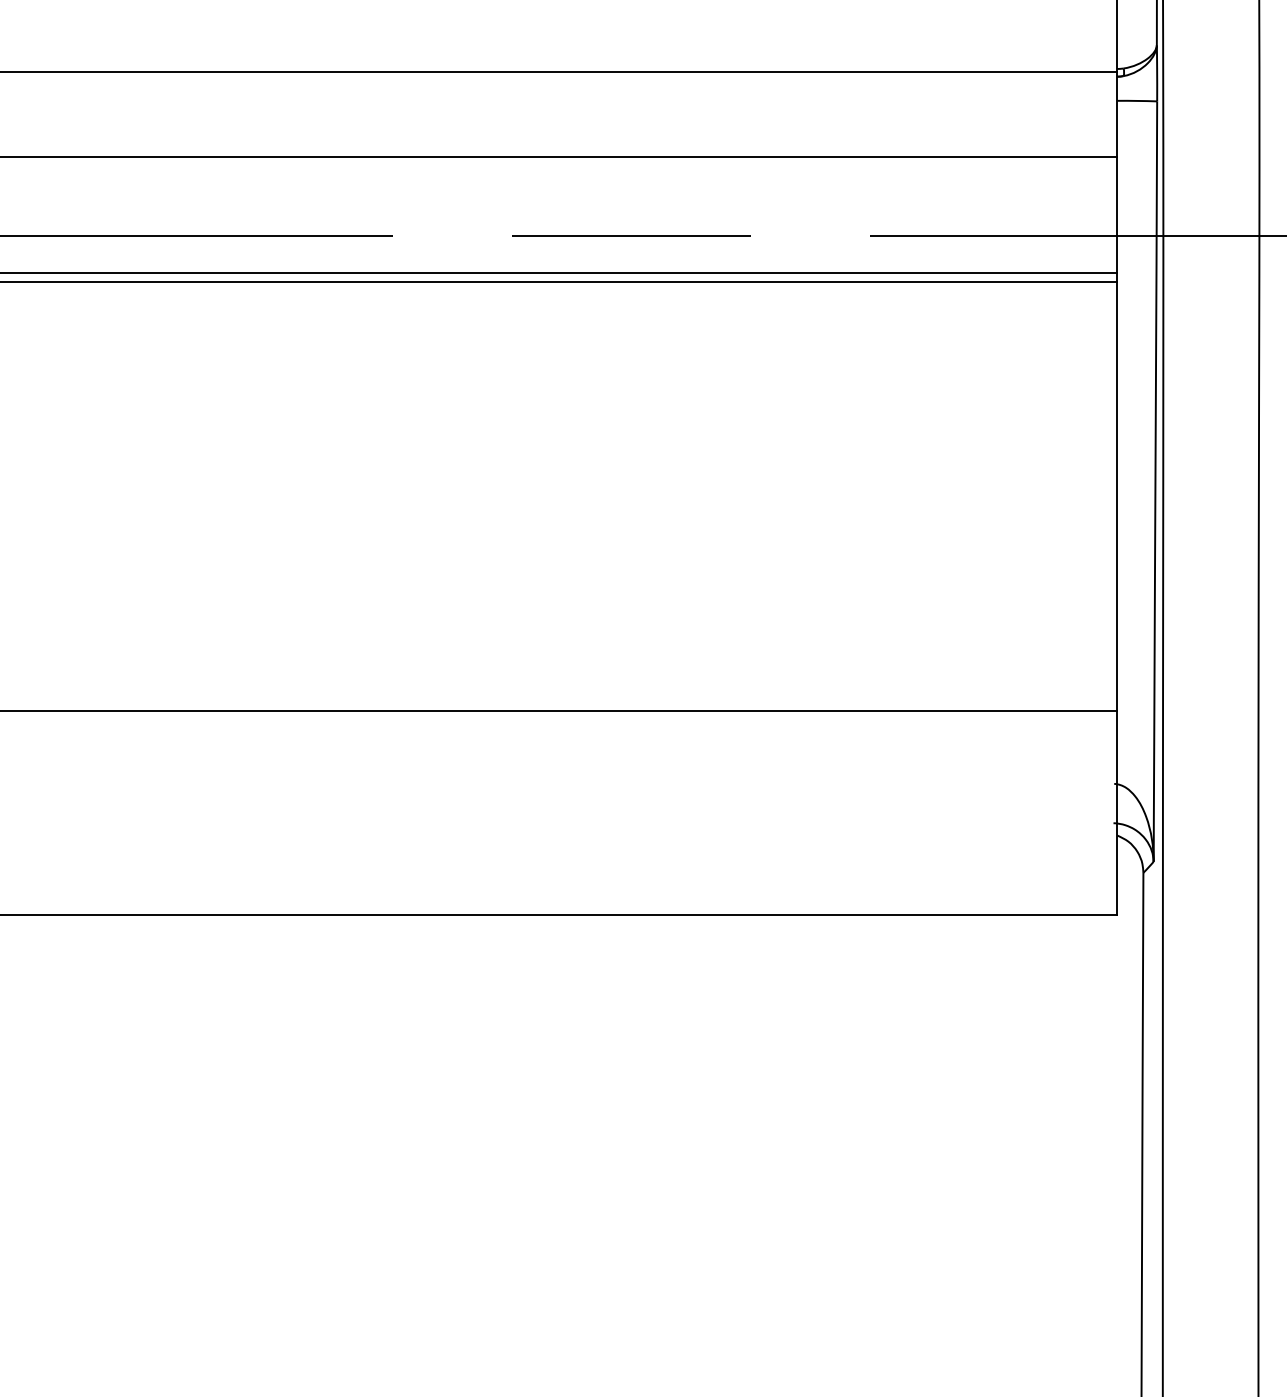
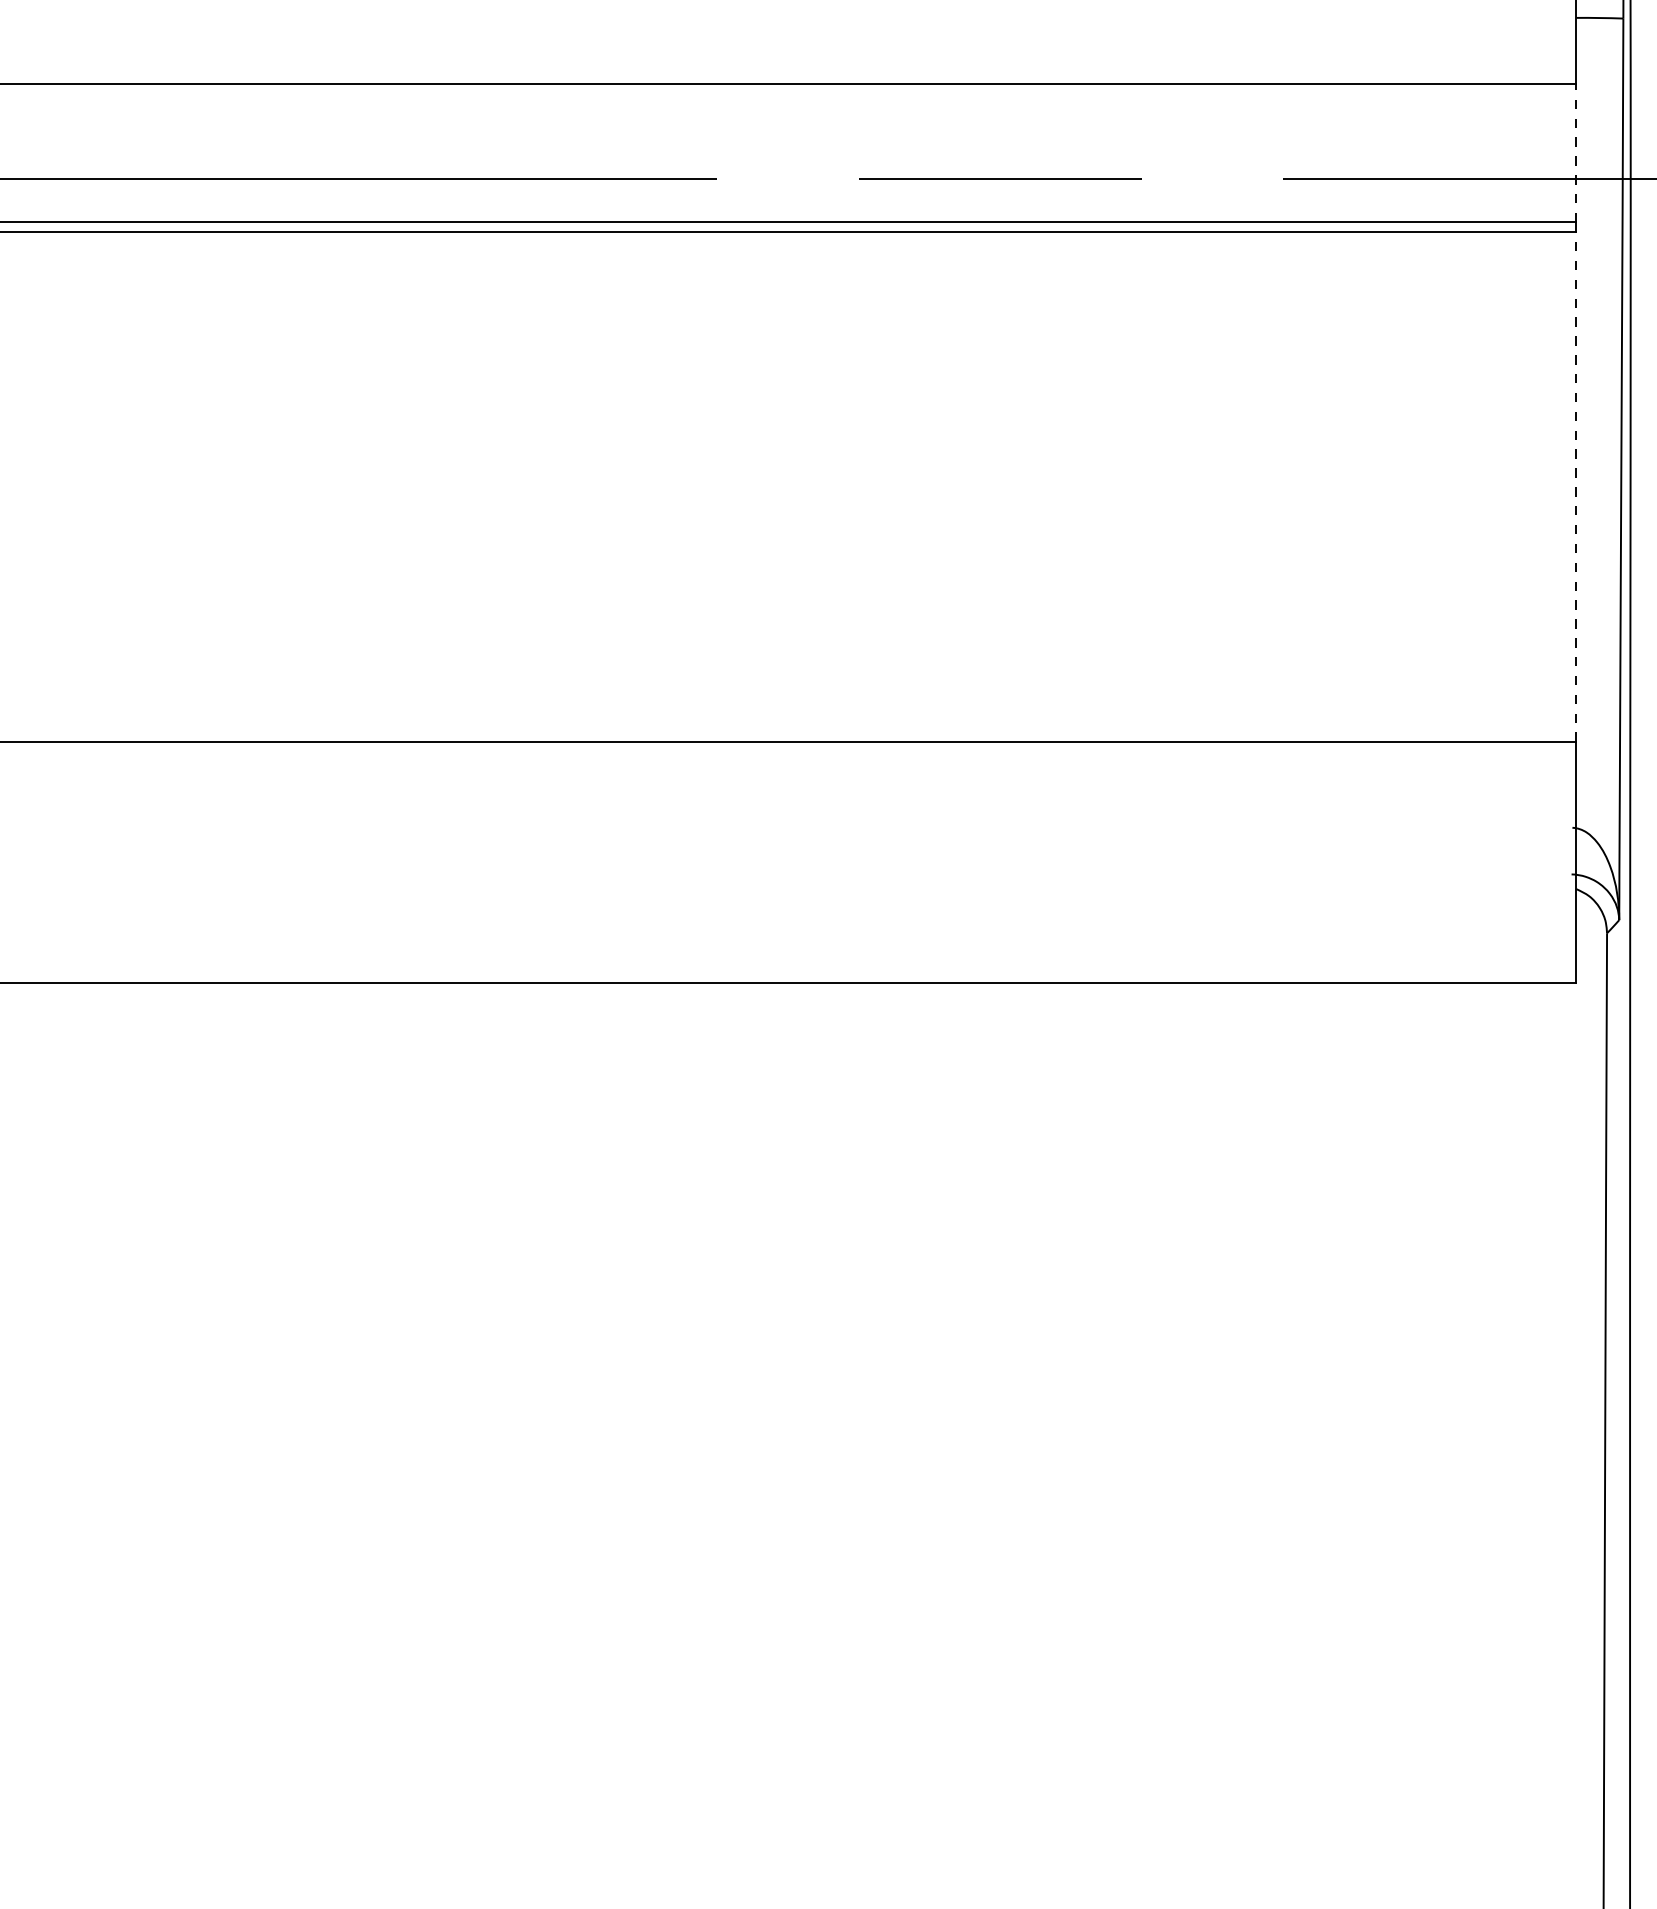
line: (1117, 215) -> (1576, 153), solid -> dashed
line: (1117, 496) -> (1576, 487), solid -> dashed

